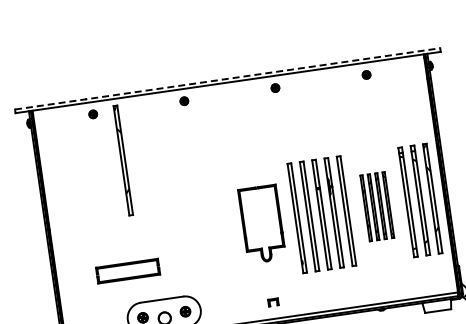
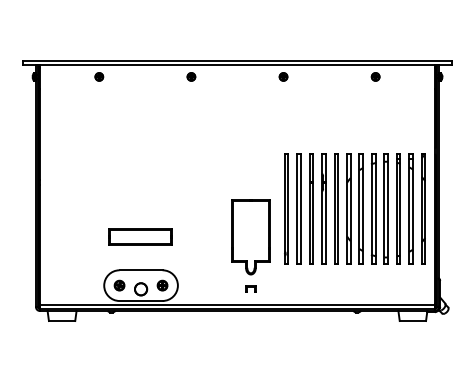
line: (227, 78) -> (237, 60), dashed -> solid
line: (122, 160) -> (121, 126), removed
part: (377, 206) -> (367, 208), size x1.67
part: (261, 224) -> (250, 237), moved
part: (128, 270) -> (140, 236), moved

